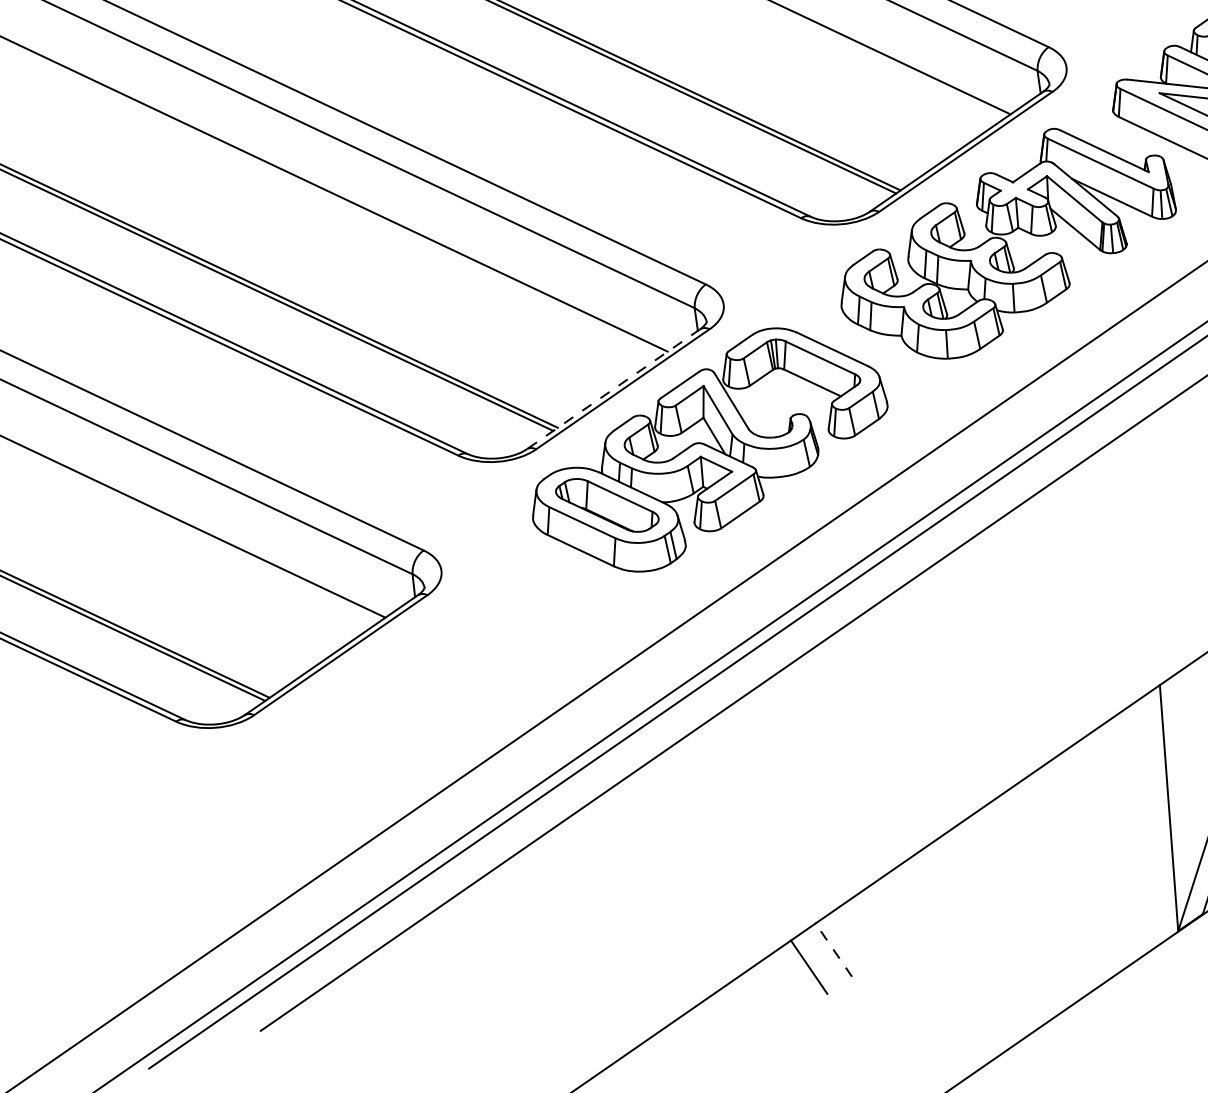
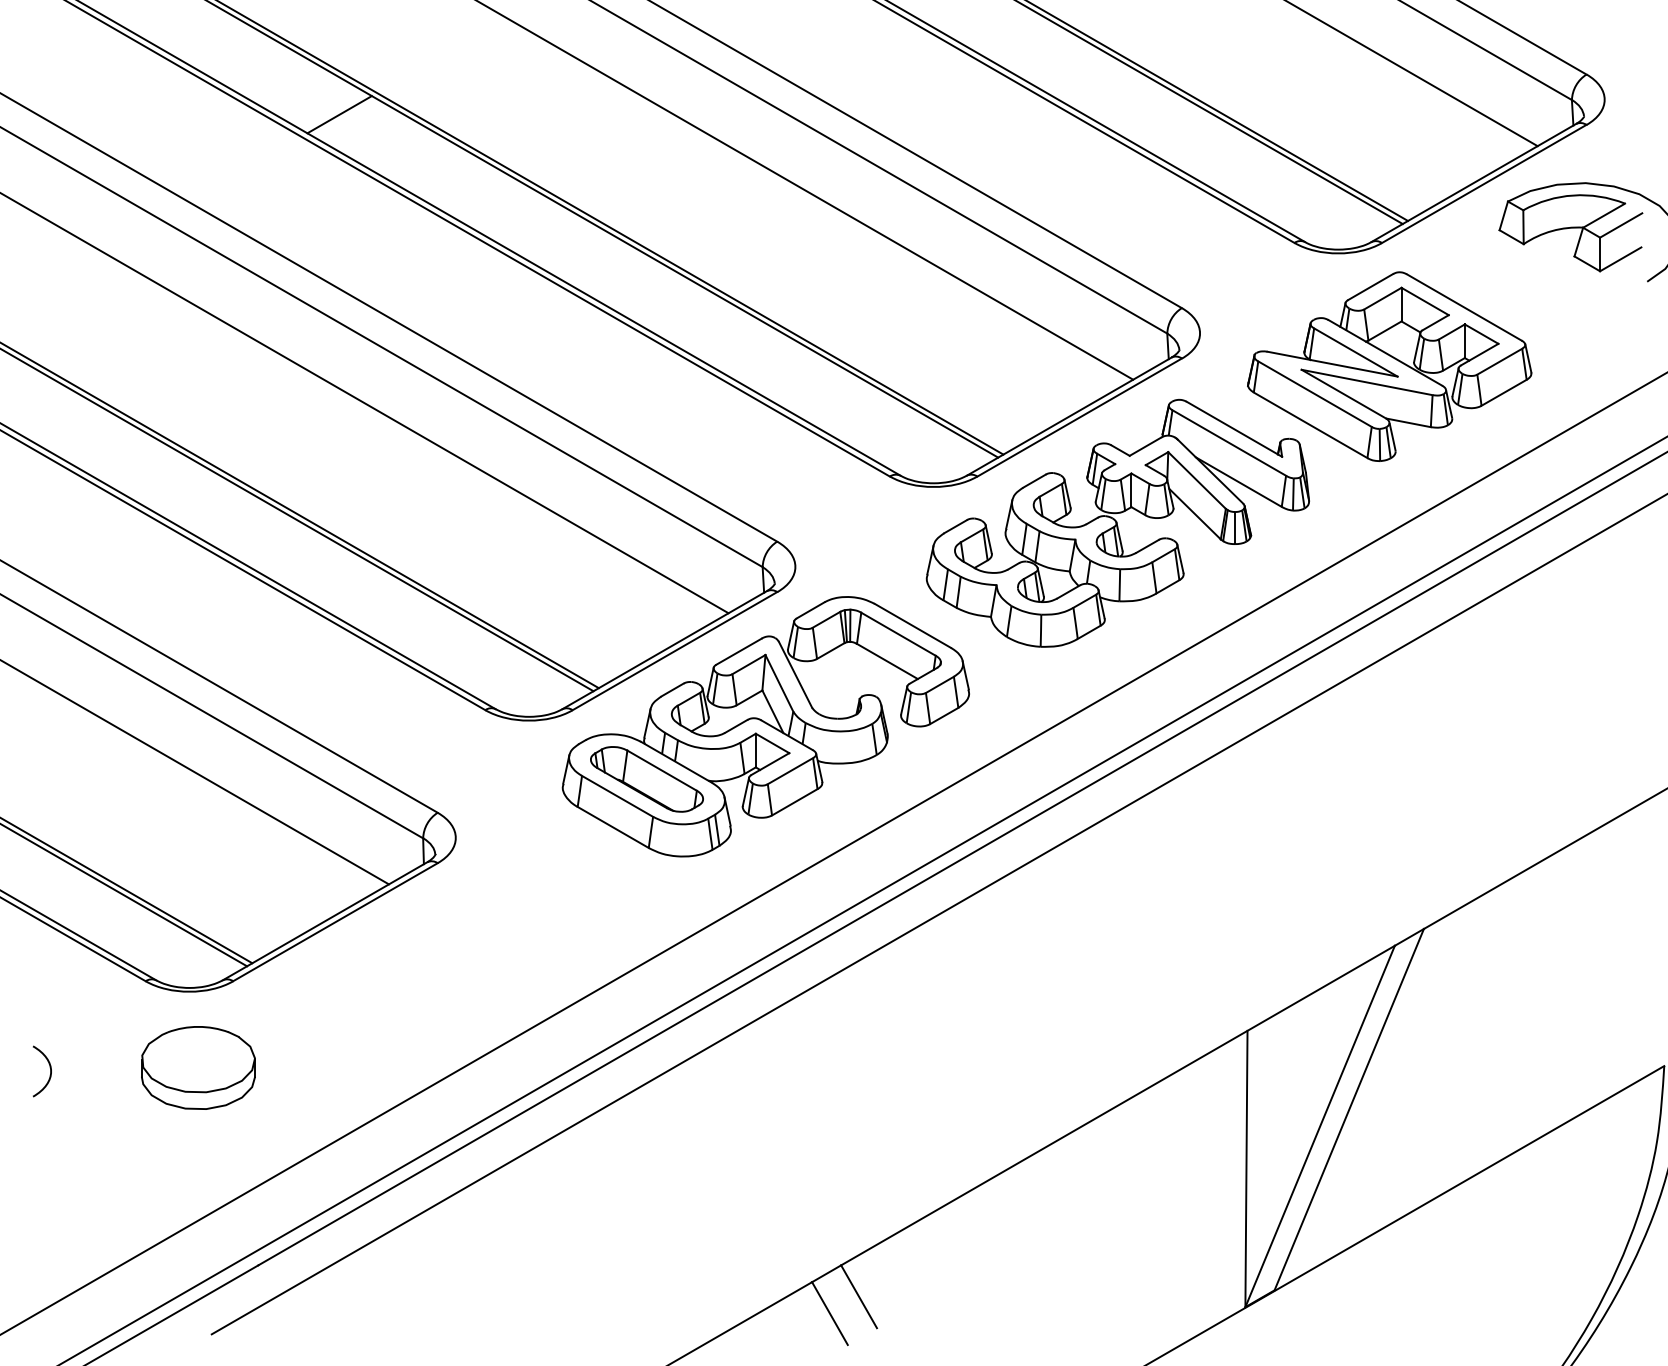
line: (613, 389) -> (664, 650), dashed -> solid
part: (229, 794) -> (198, 1067), added
curve: (98, 808) -> (50, 1071), added
line: (833, 949) -> (858, 1296), dashed -> solid

